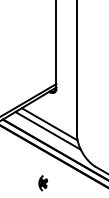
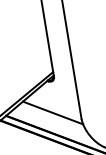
line: (47, 130) -> (51, 119), removed

